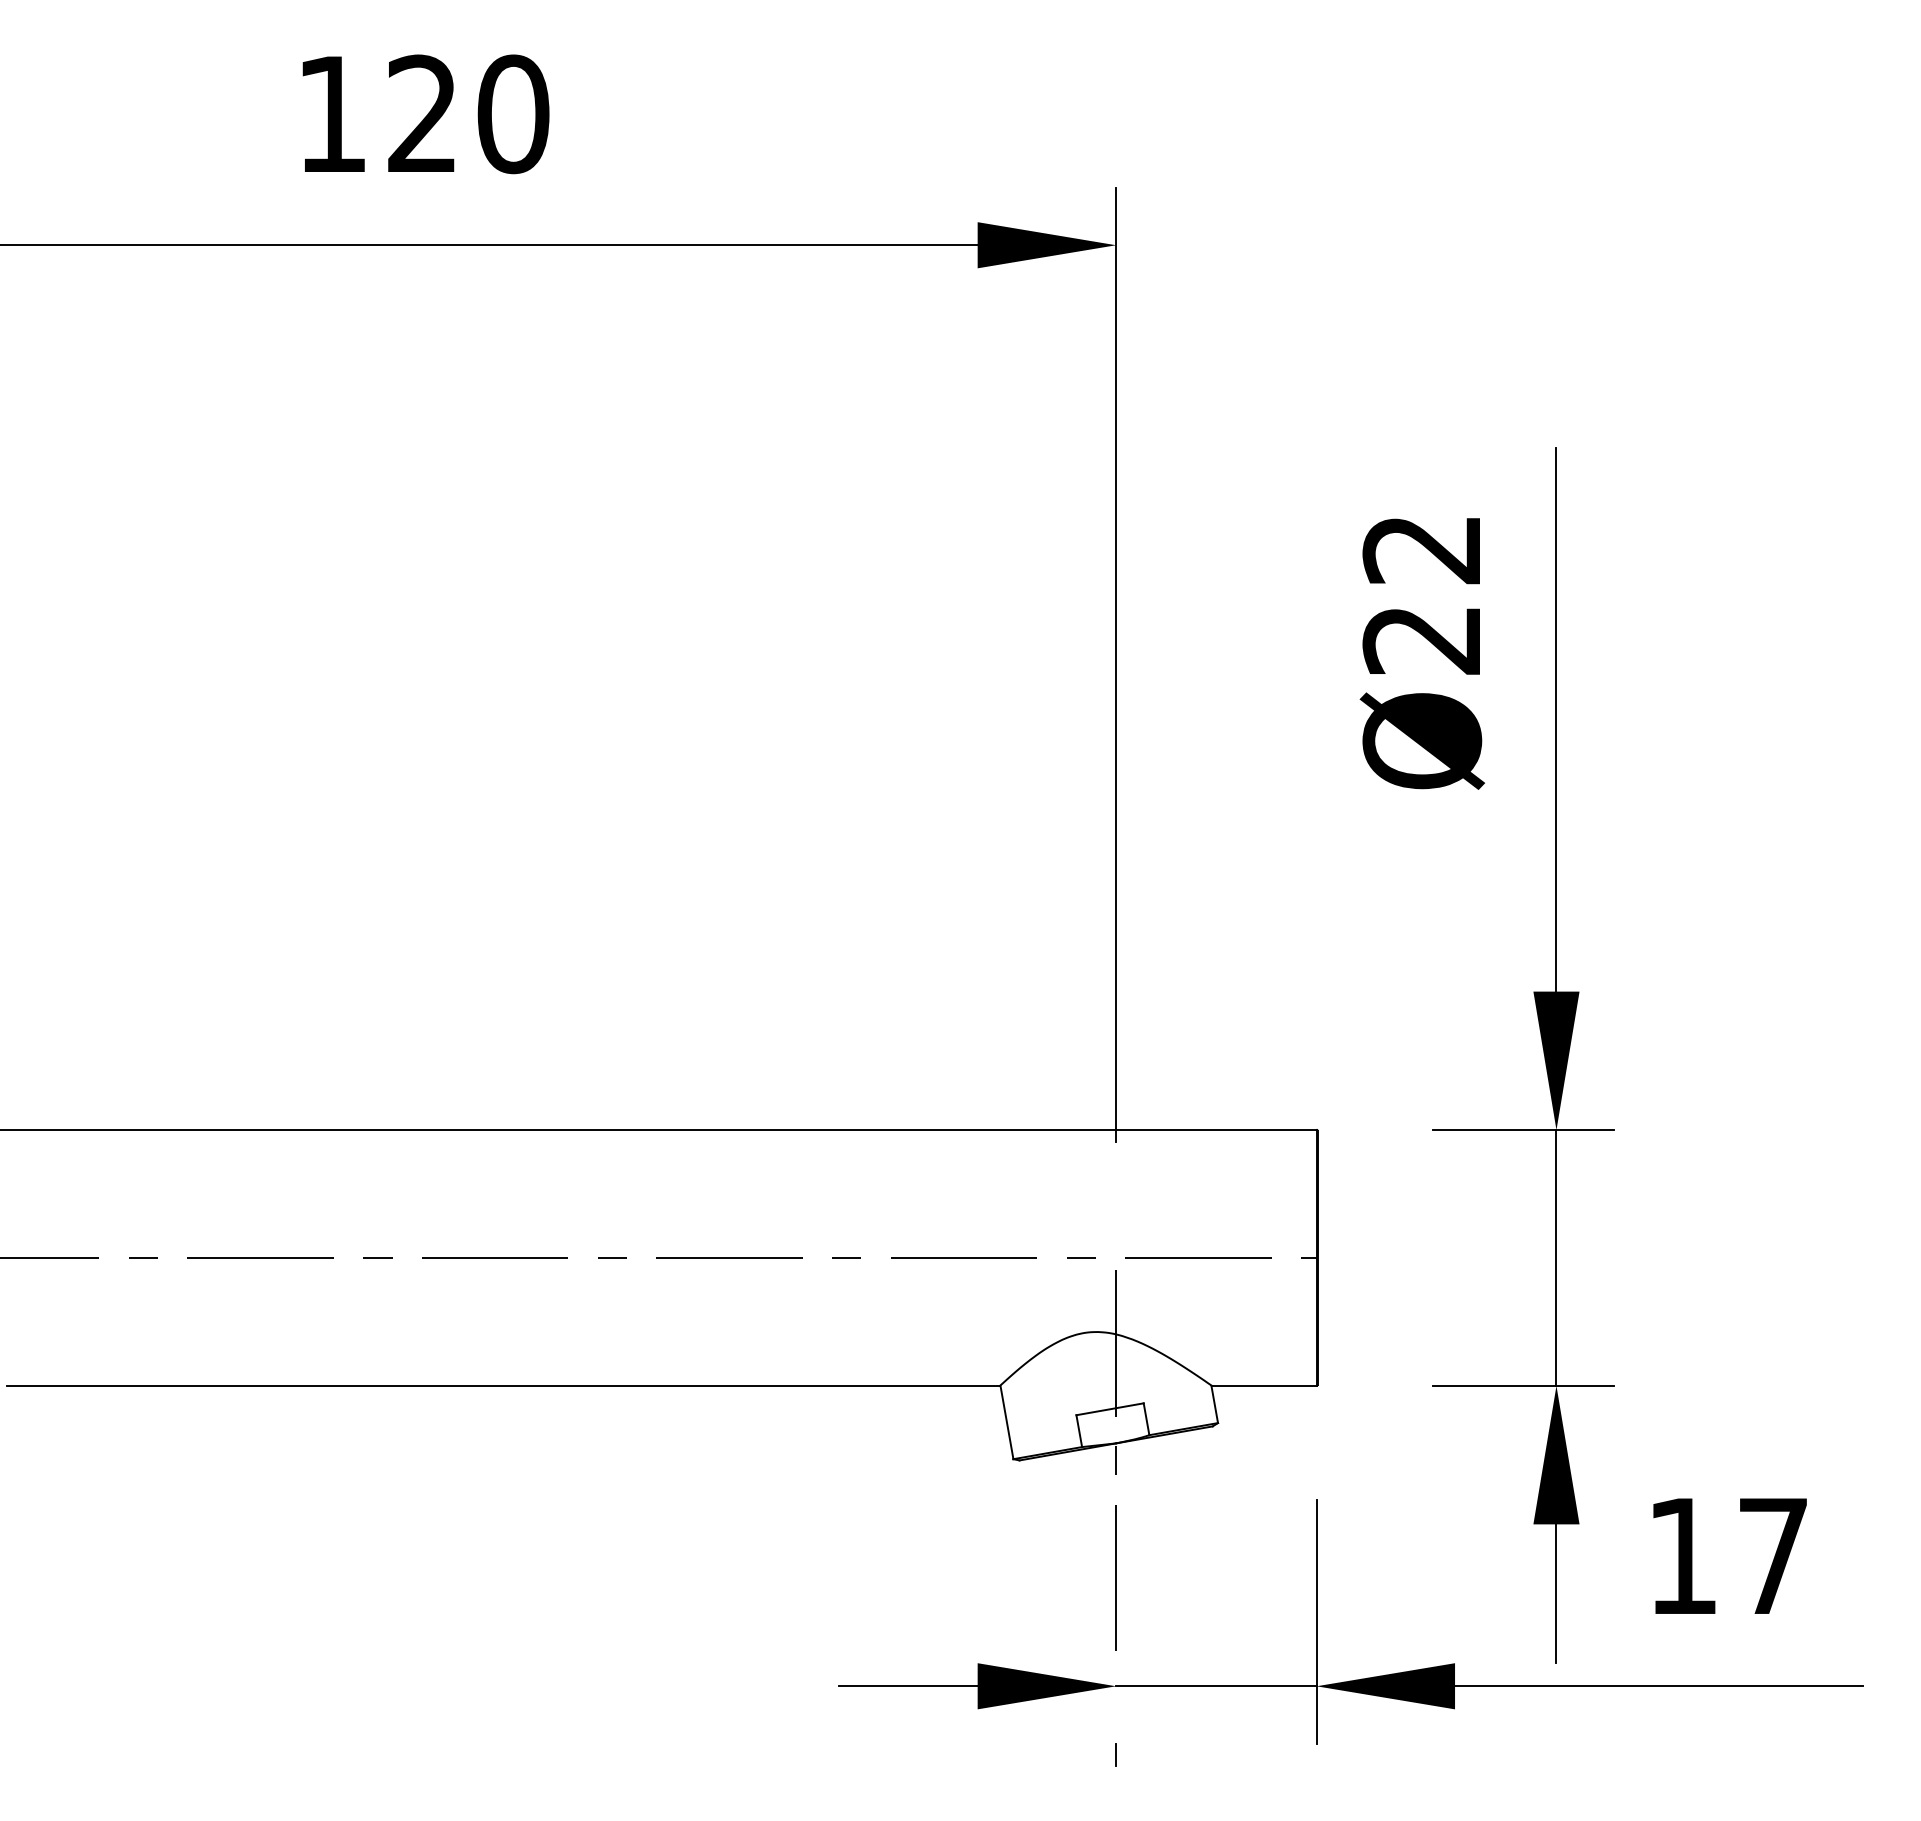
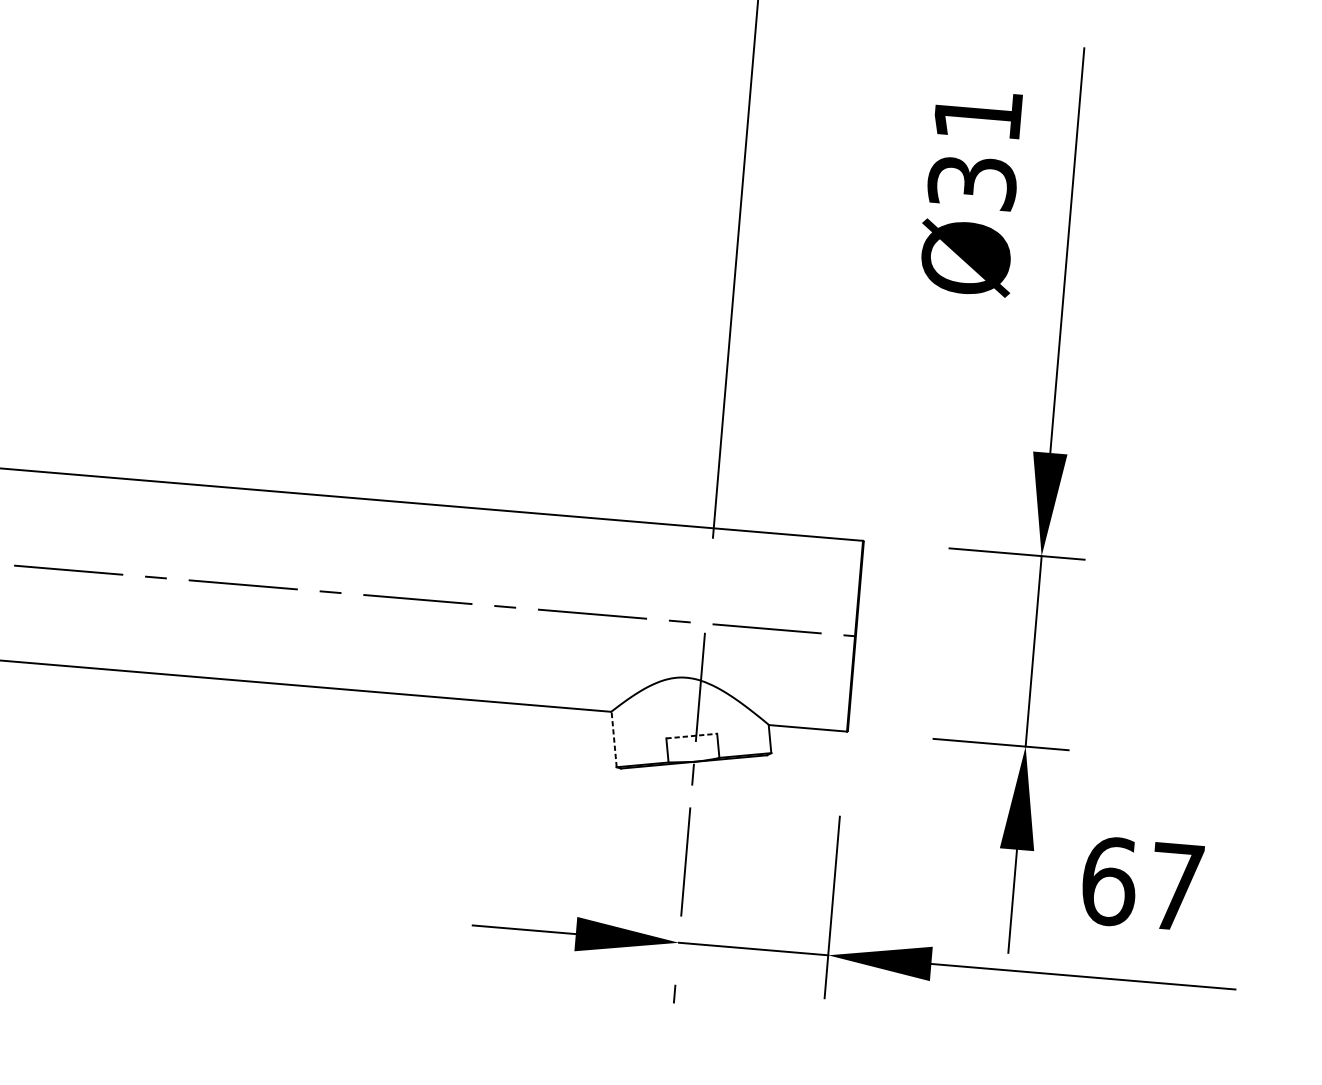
text: (1422, 595) -> (975, 149), Ø22 -> Ø31
line: (1110, 1409) -> (692, 736), solid -> dashed
line: (1006, 1422) -> (613, 739), solid -> dashed
text: (1683, 1556) -> (1109, 881), 17 -> 67

